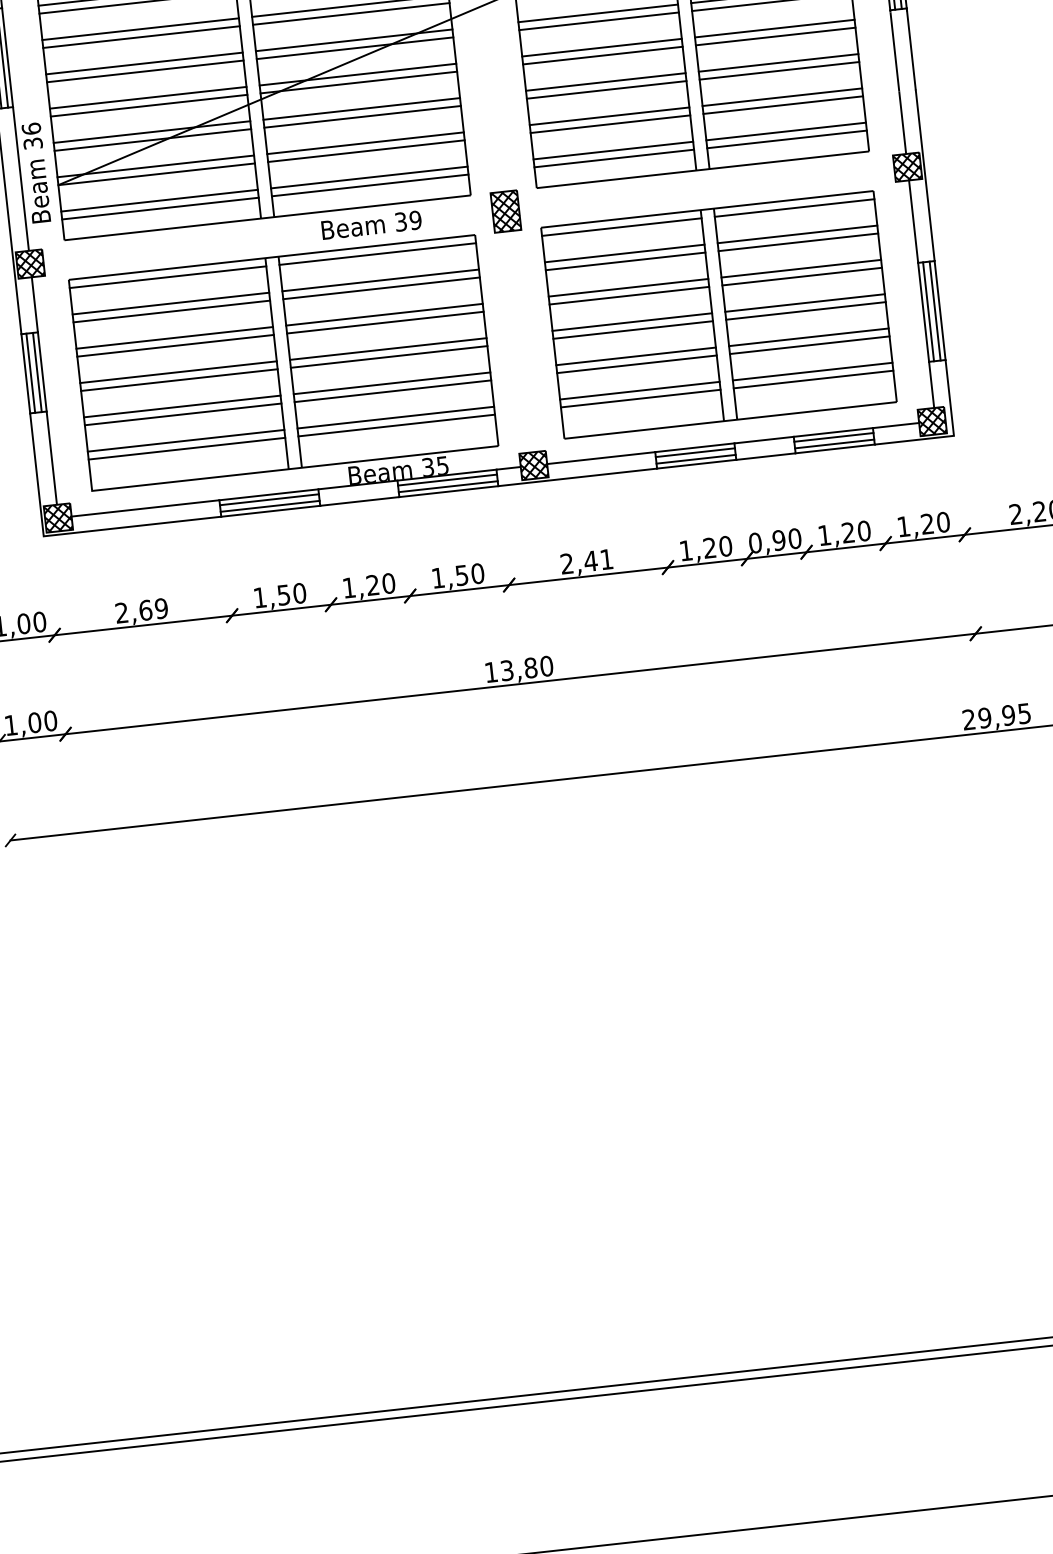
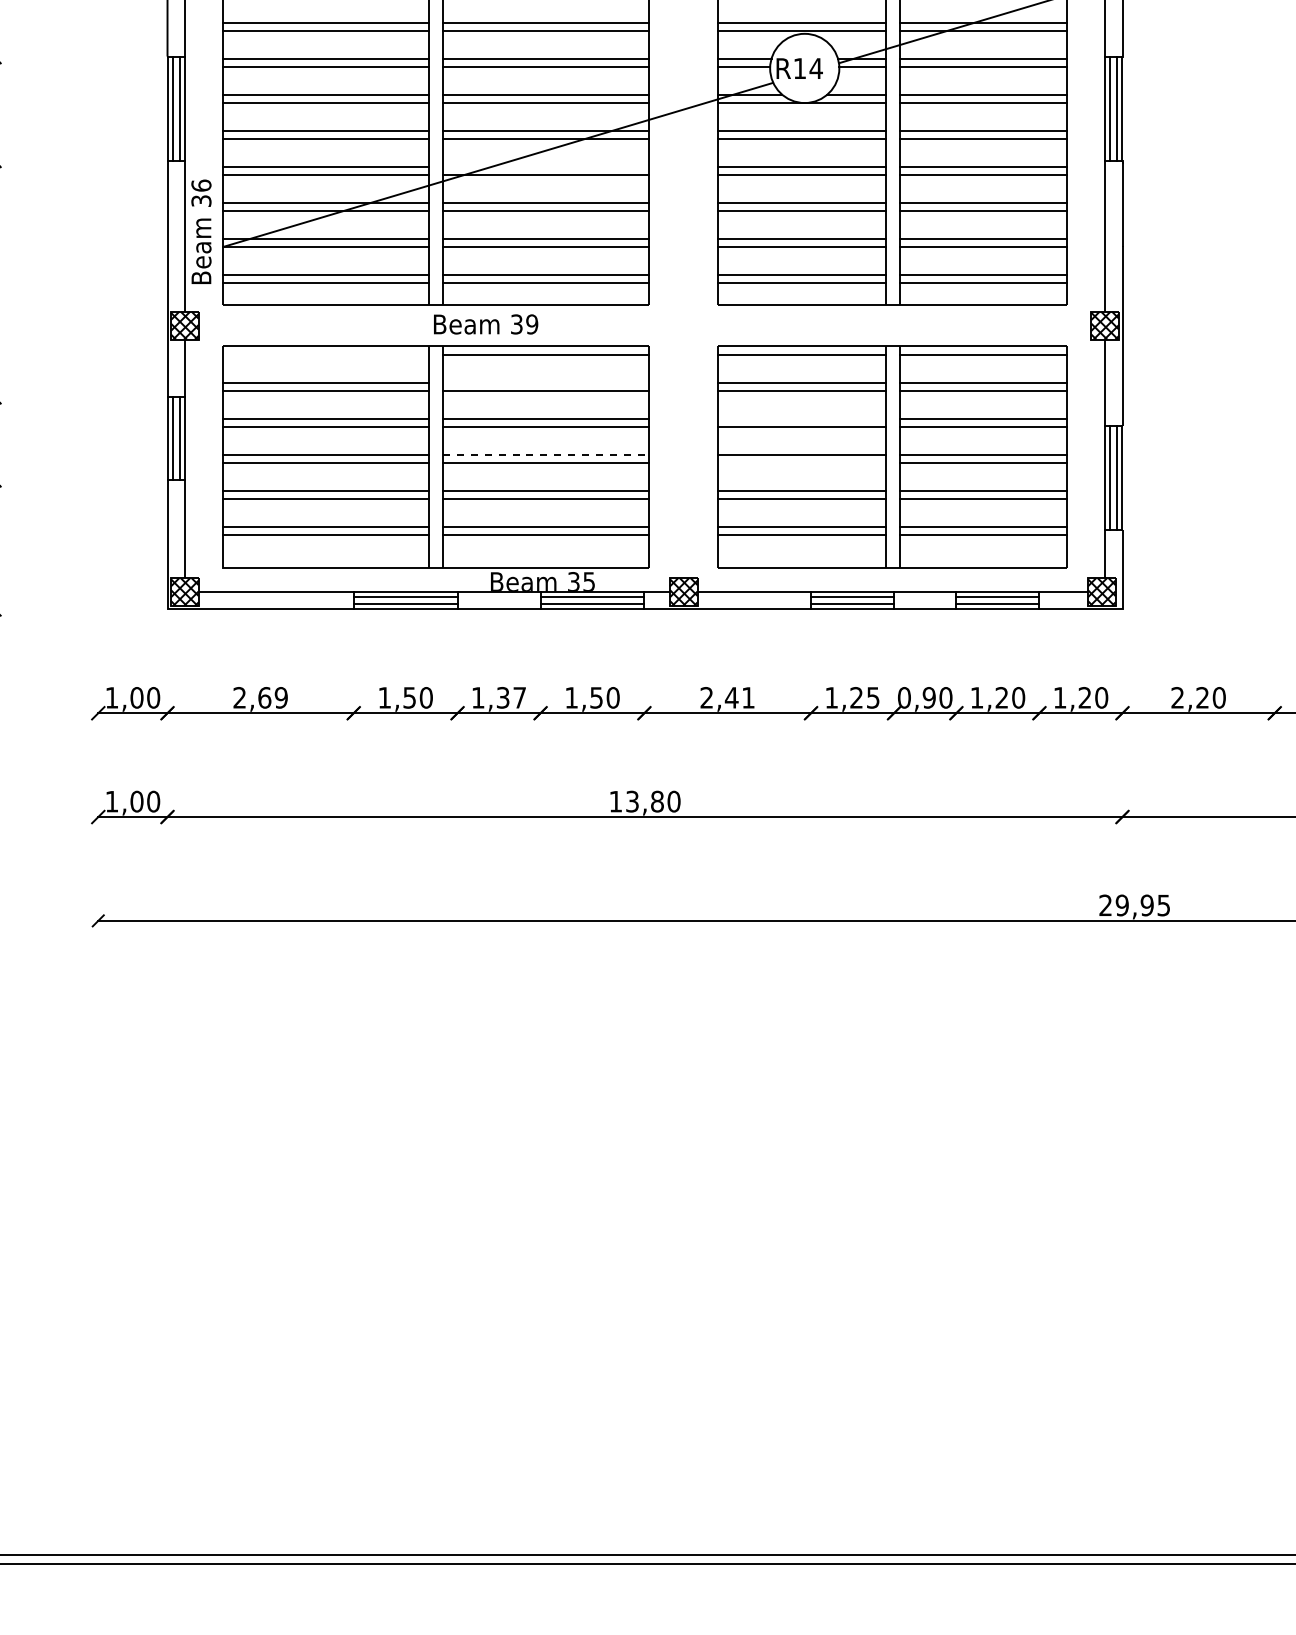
line: (357, 74) -> (545, 166), removed
part: (505, 211) -> (683, 325), removed
text: (372, 225) -> (486, 324), moved
line: (167, 277) -> (325, 355), removed
line: (380, 280) -> (545, 382), removed
line: (627, 287) -> (801, 418), removed
line: (632, 330) -> (801, 463), removed
line: (388, 348) -> (546, 454), solid -> dashed
text: (724, 546) -> (872, 697), 1,20 -> 1,25
text: (380, 584) -> (511, 697), 1,20 -> 1,37

